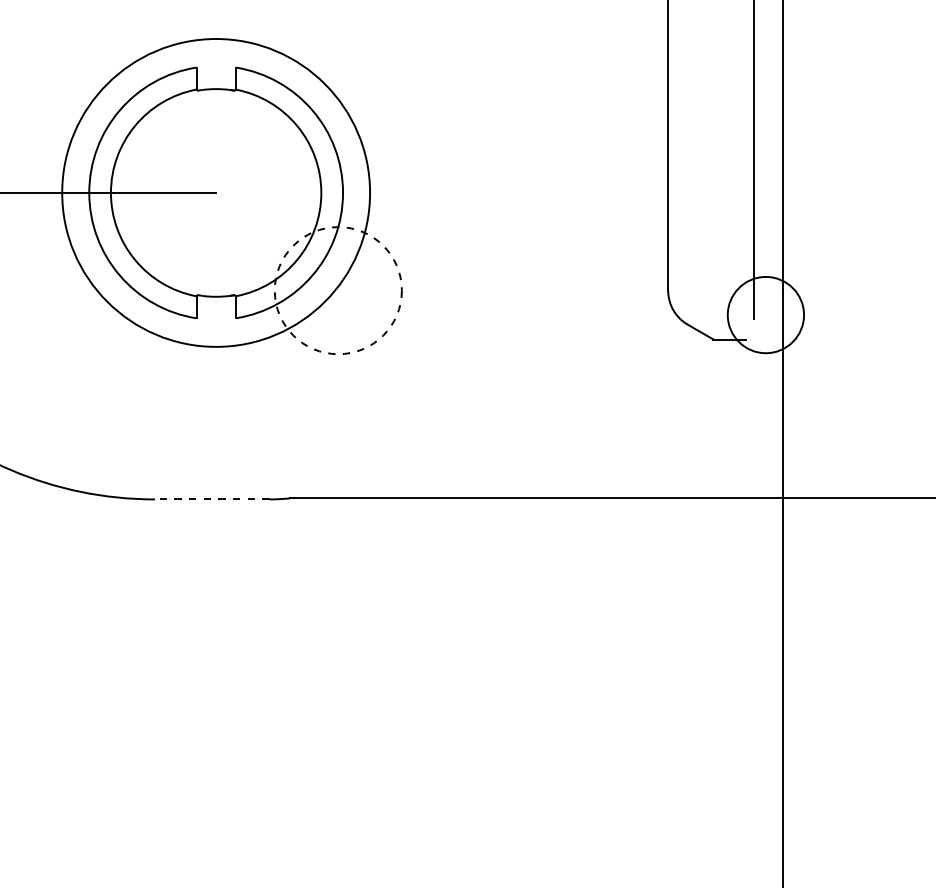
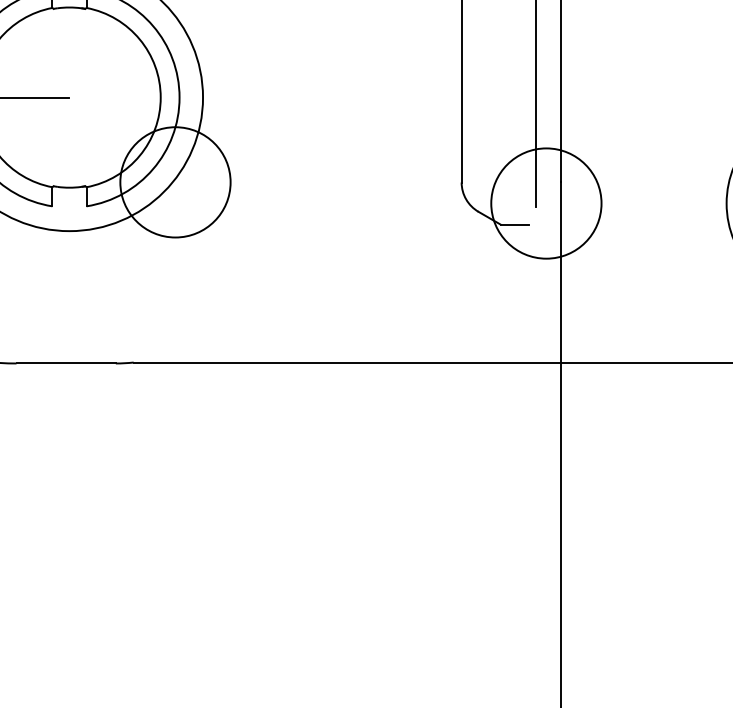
circle: (337, 290) -> (174, 182), dashed -> solid
circle: (765, 314) -> (546, 203), size x1.67
line: (211, 499) -> (65, 363), dashed -> solid

